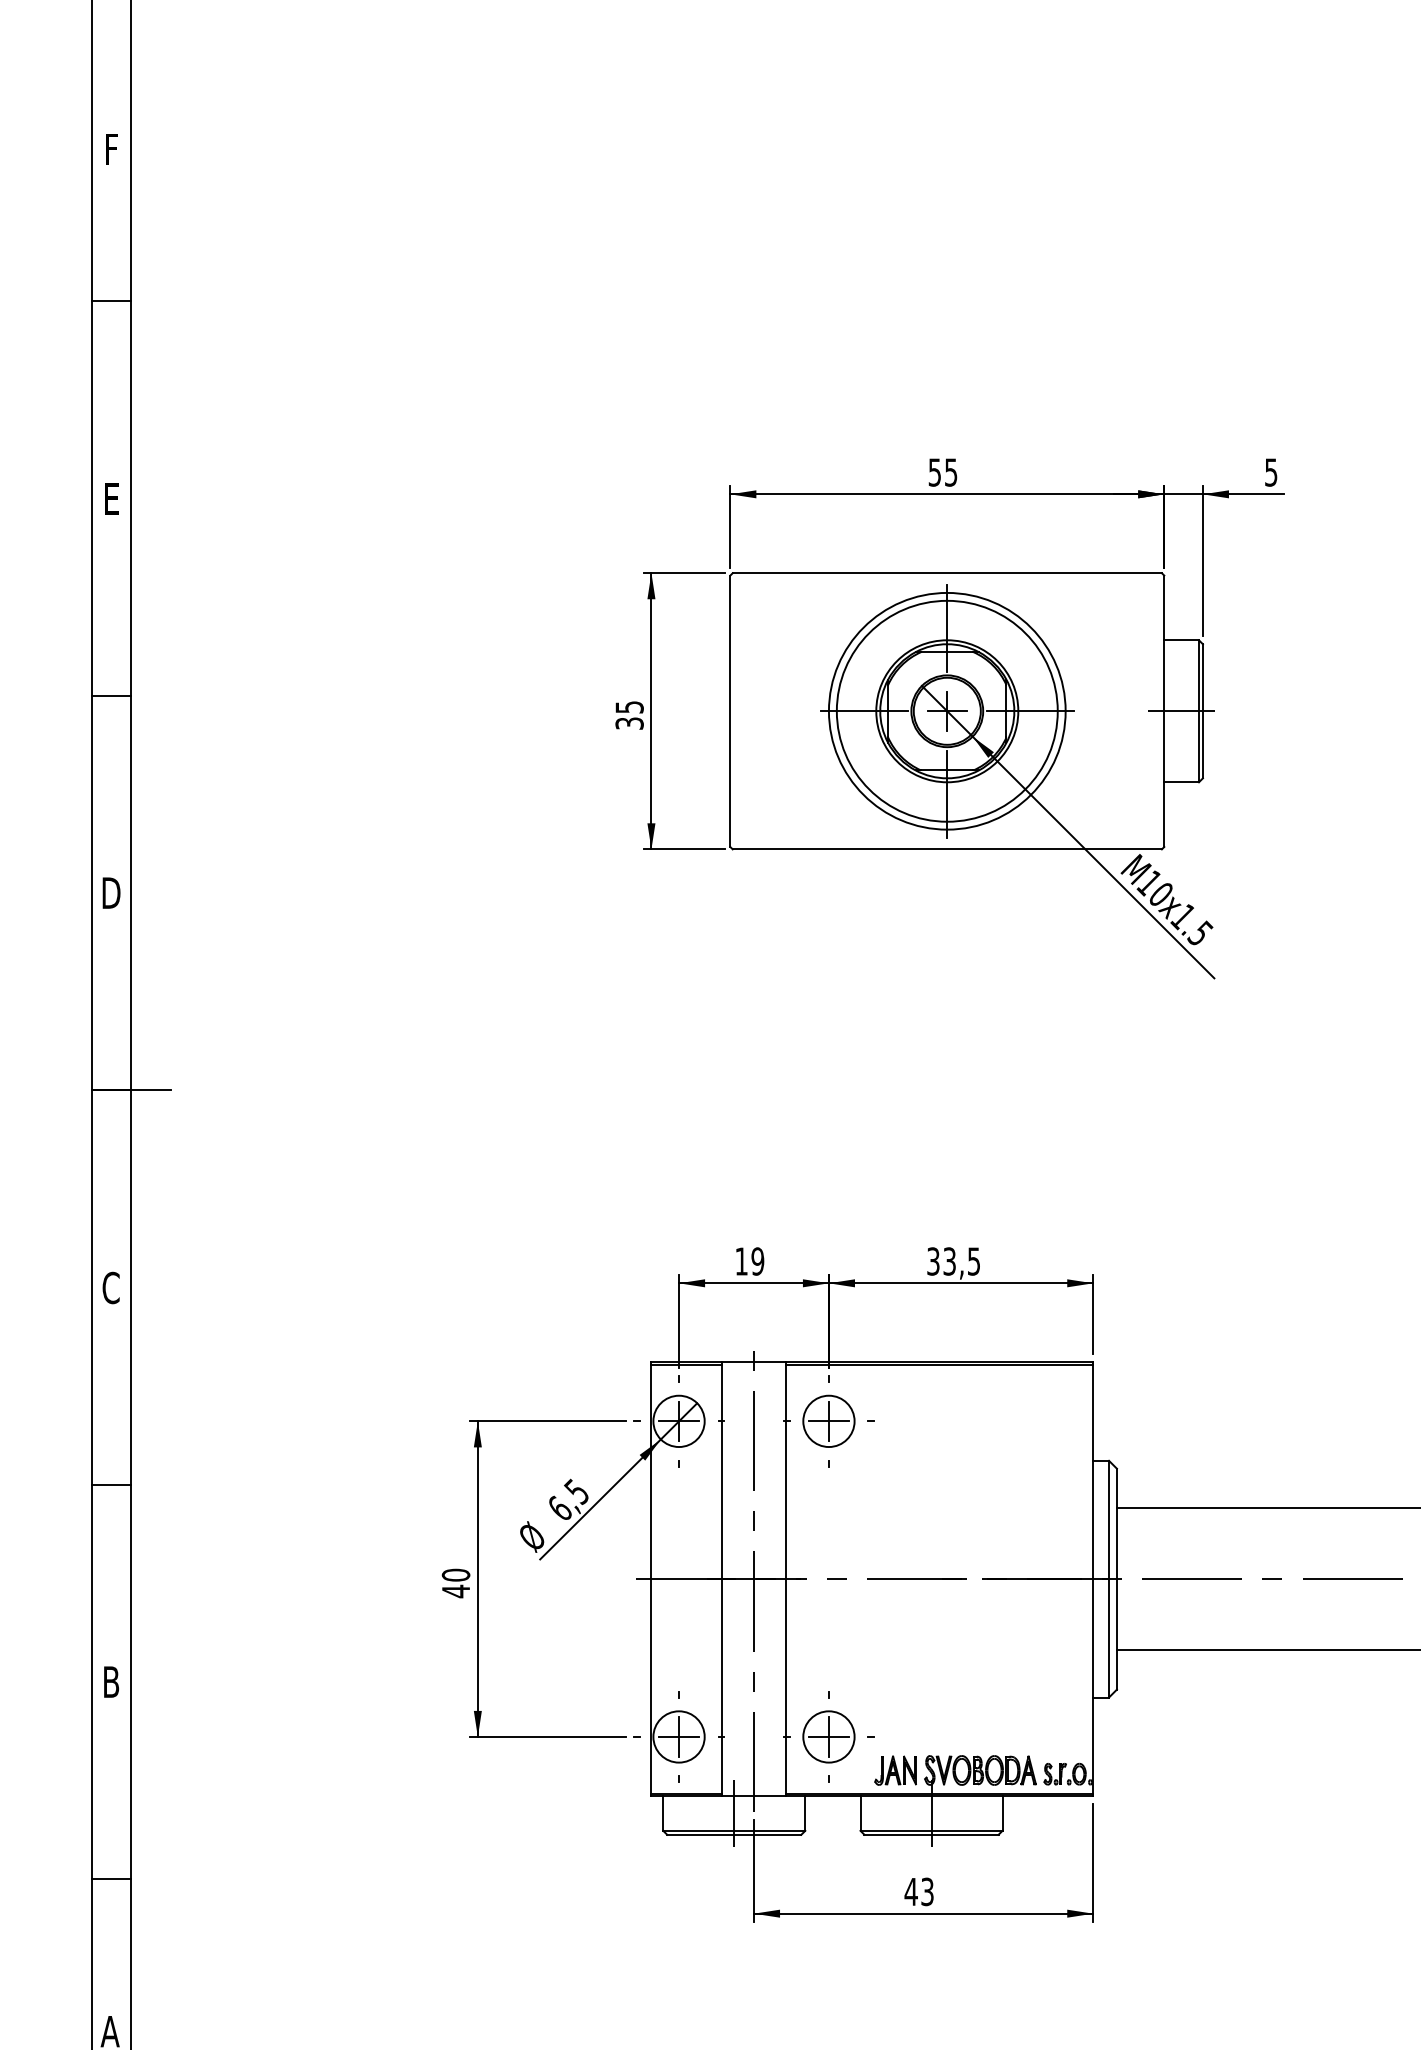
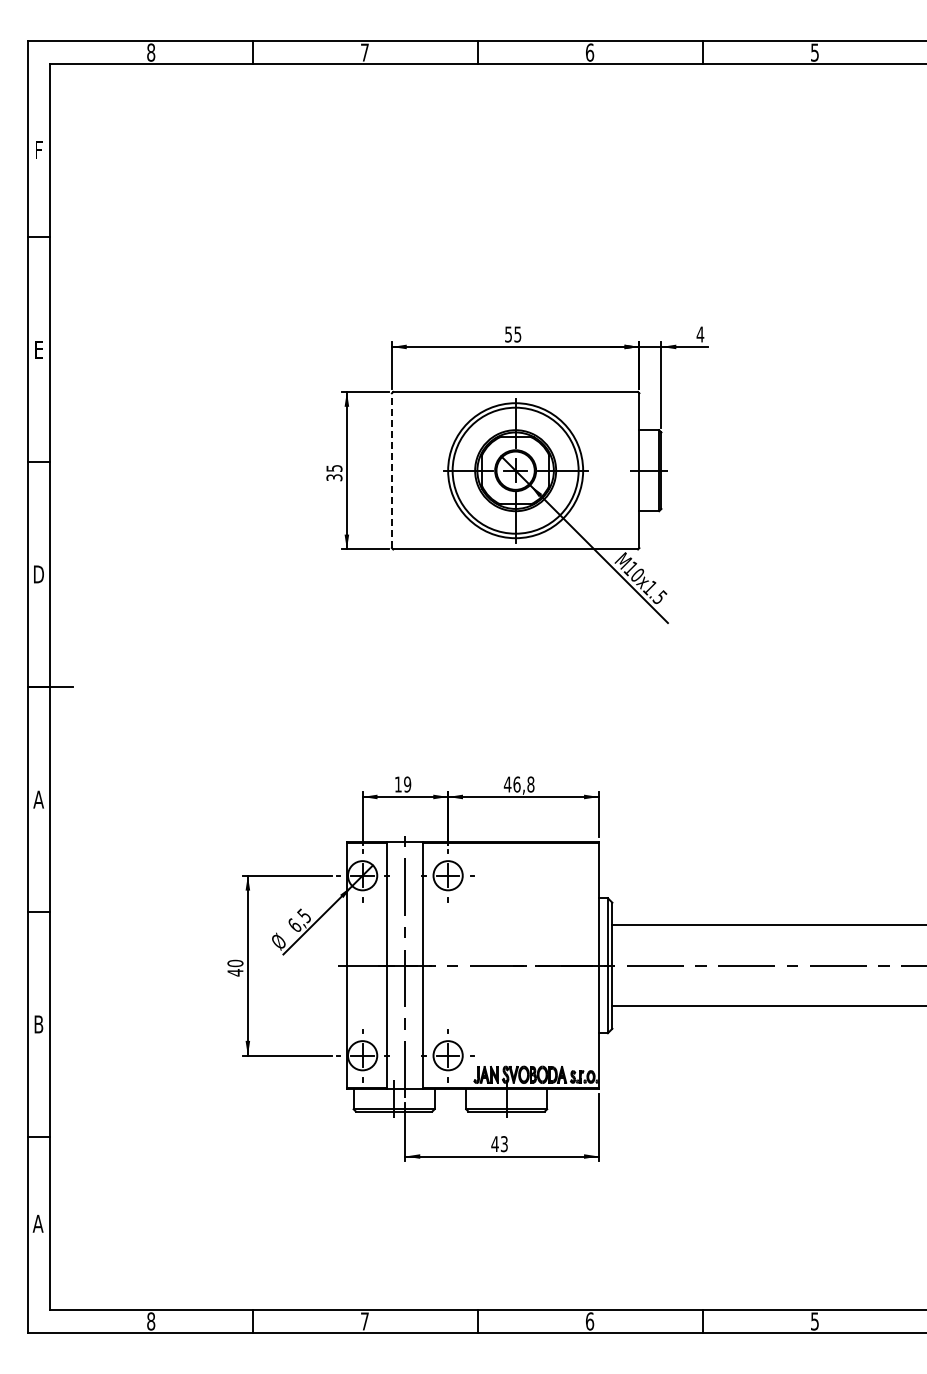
text: (1271, 472) -> (700, 334), 5 -> 4
line: (729, 710) -> (391, 470), solid -> dashed
text: (952, 1261) -> (518, 784), 33,5 -> 46,8
text: (110, 1287) -> (38, 799), C -> A

